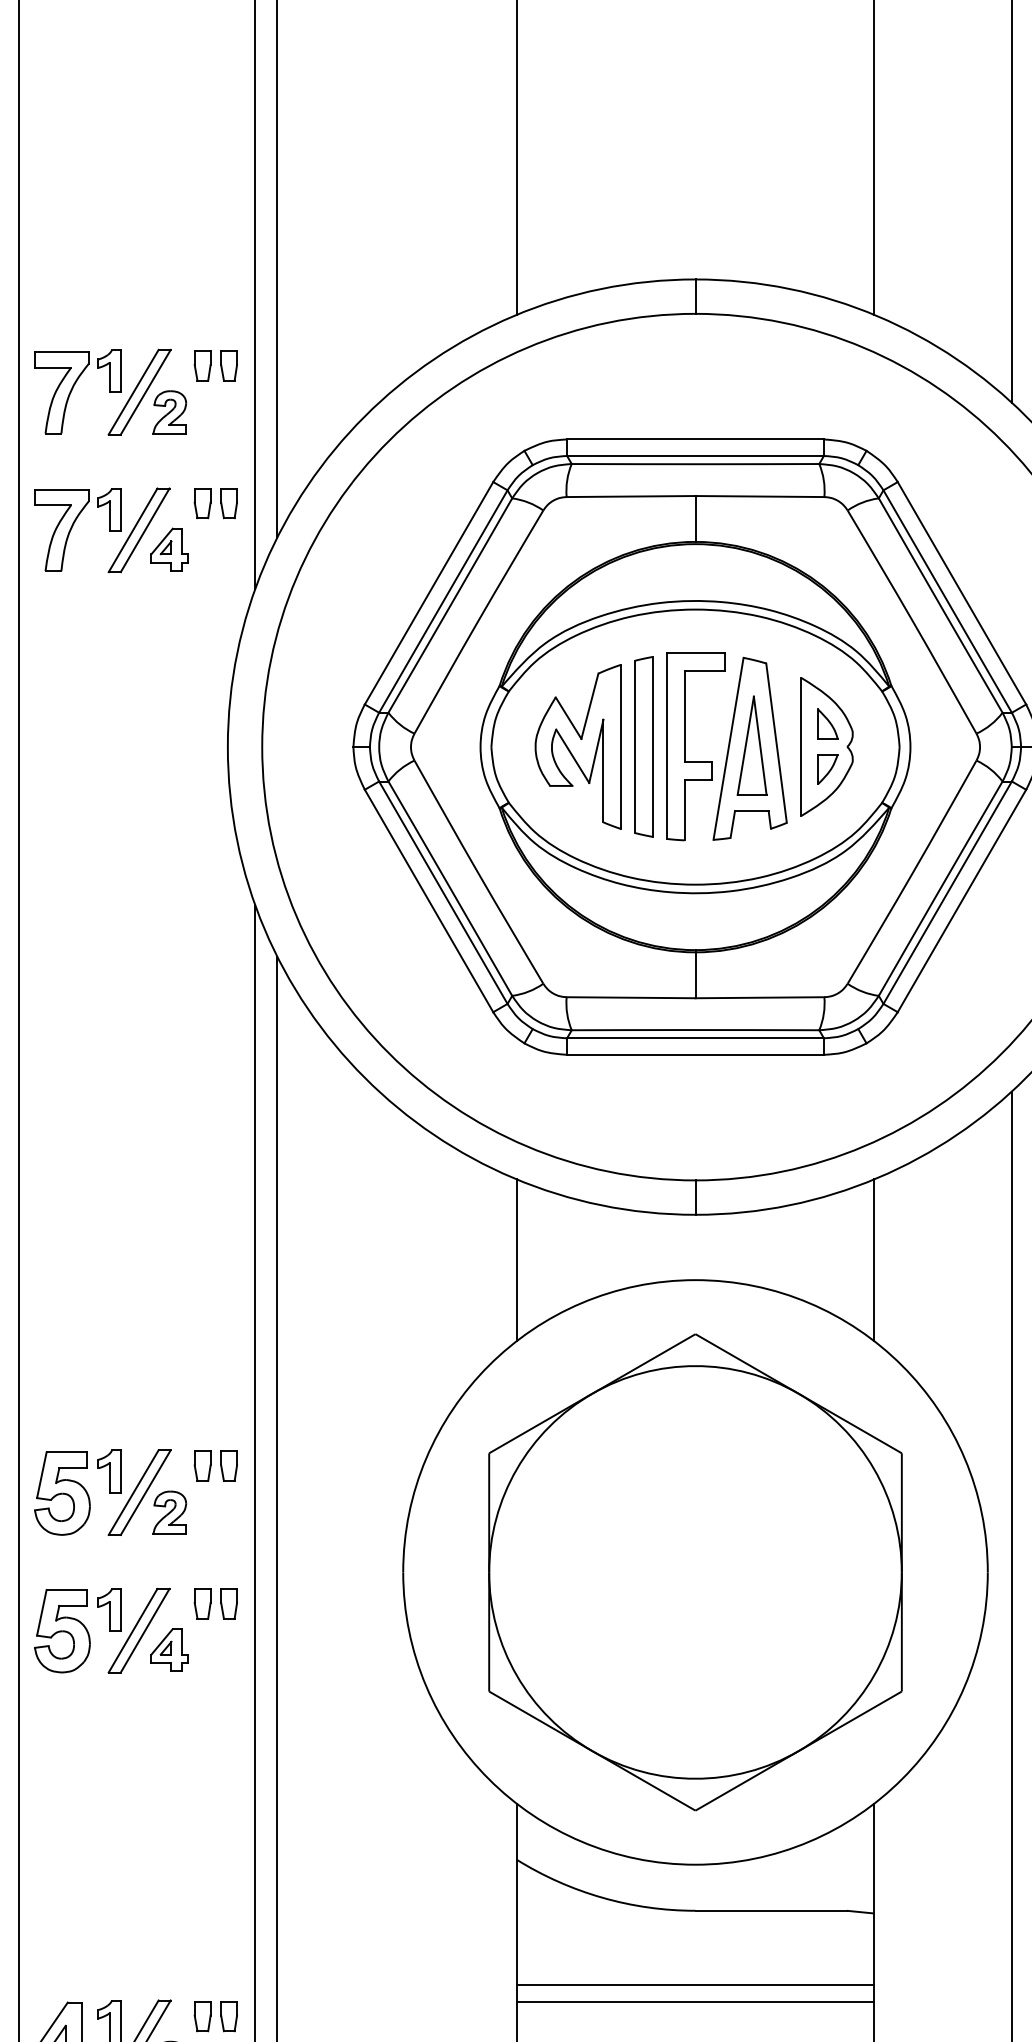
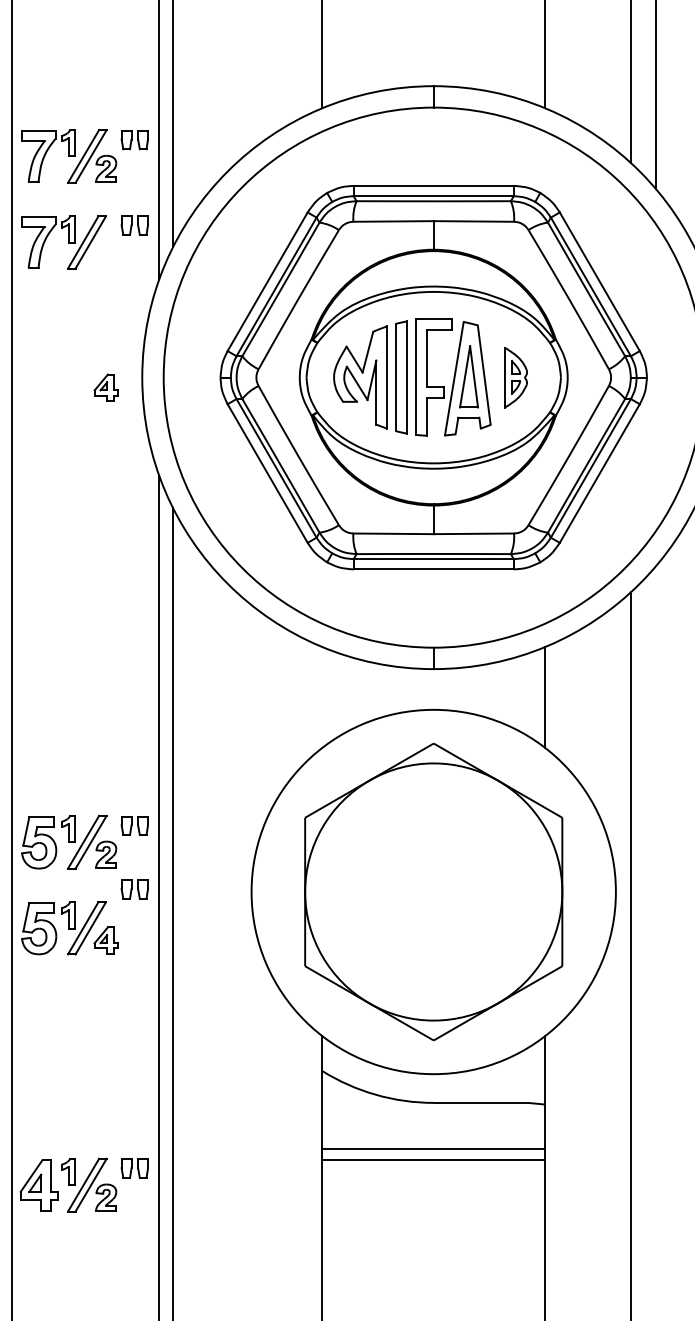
part: (168, 549) -> (105, 387), moved
part: (826, 746) -> (515, 377), size x0.7
line: (517, 1258) -> (322, 696), removed
part: (215, 1603) -> (134, 889), moved

